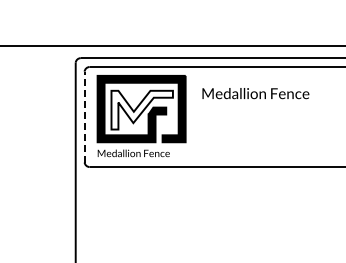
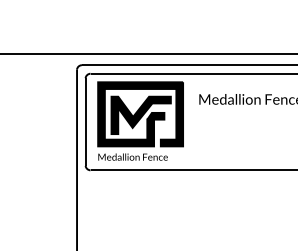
fill: (141, 109) -> (140, 114), added
line: (84, 116) -> (85, 121), dashed -> solid

